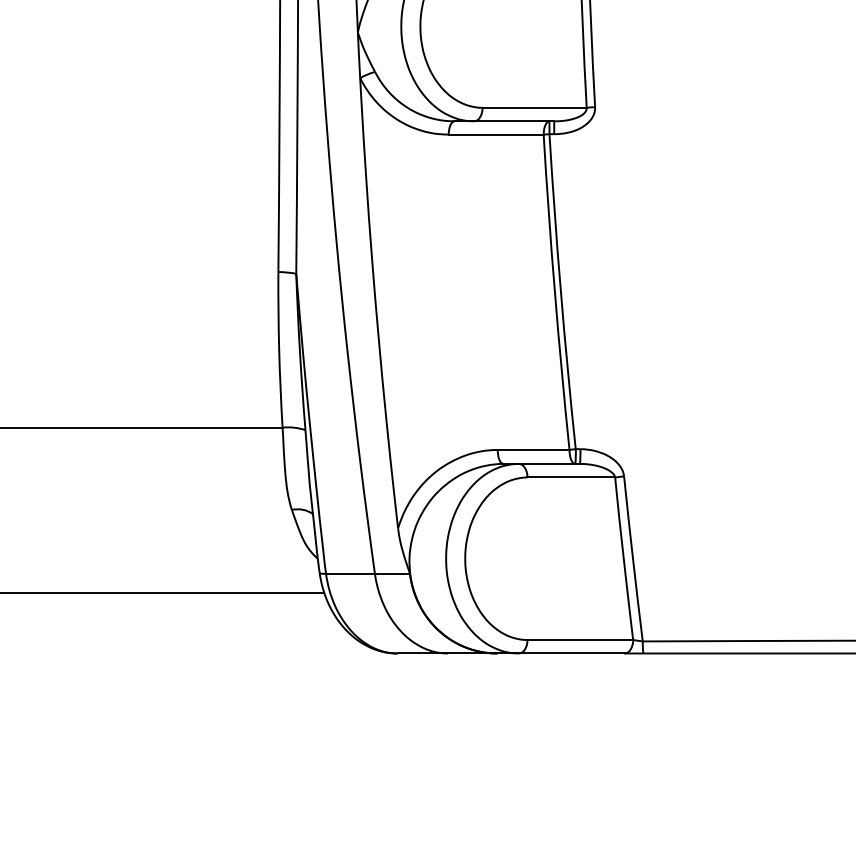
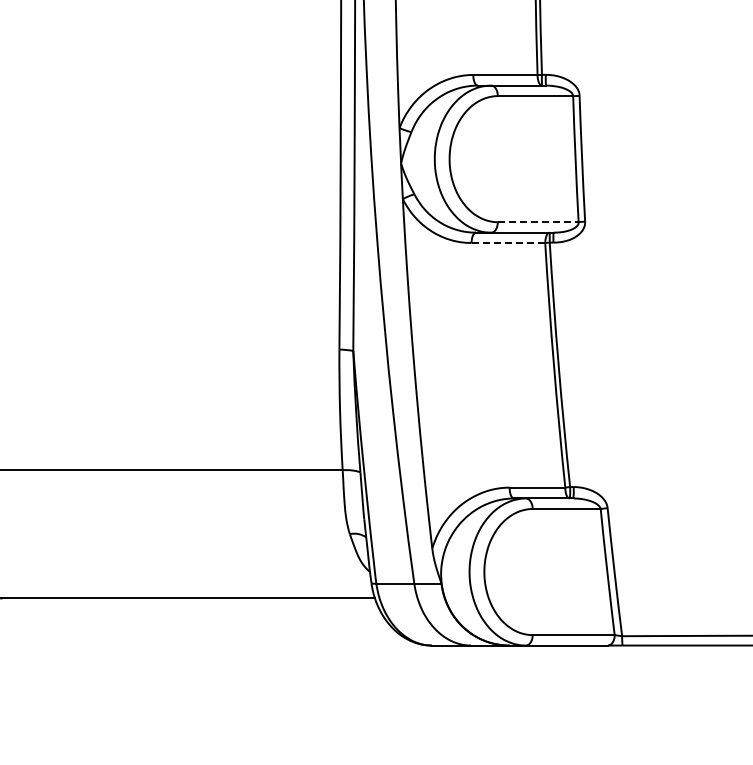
line: (534, 108) -> (538, 222), solid -> dashed
line: (496, 133) -> (508, 242), solid -> dashed

